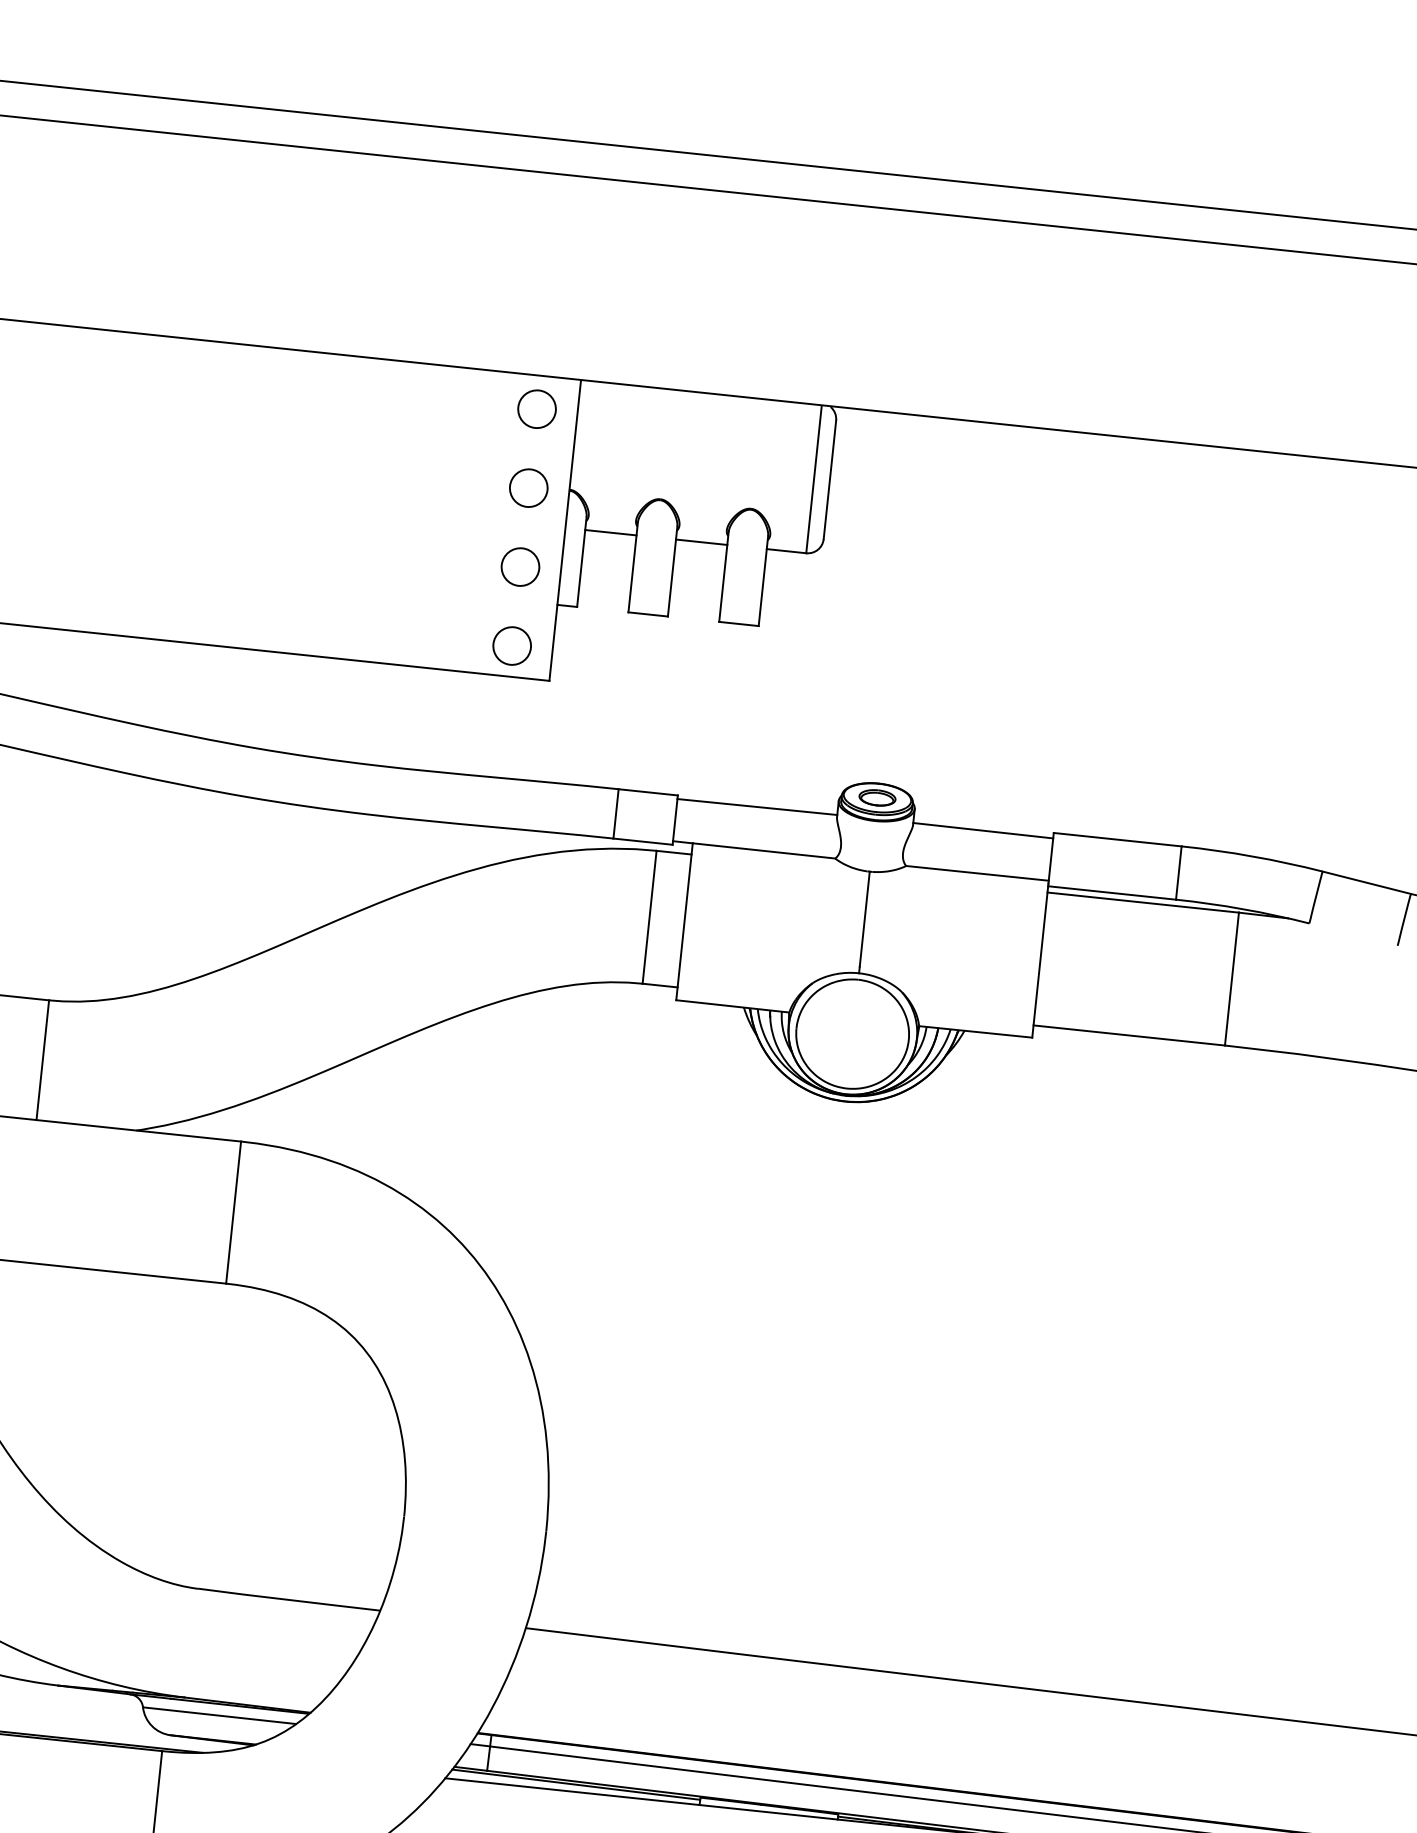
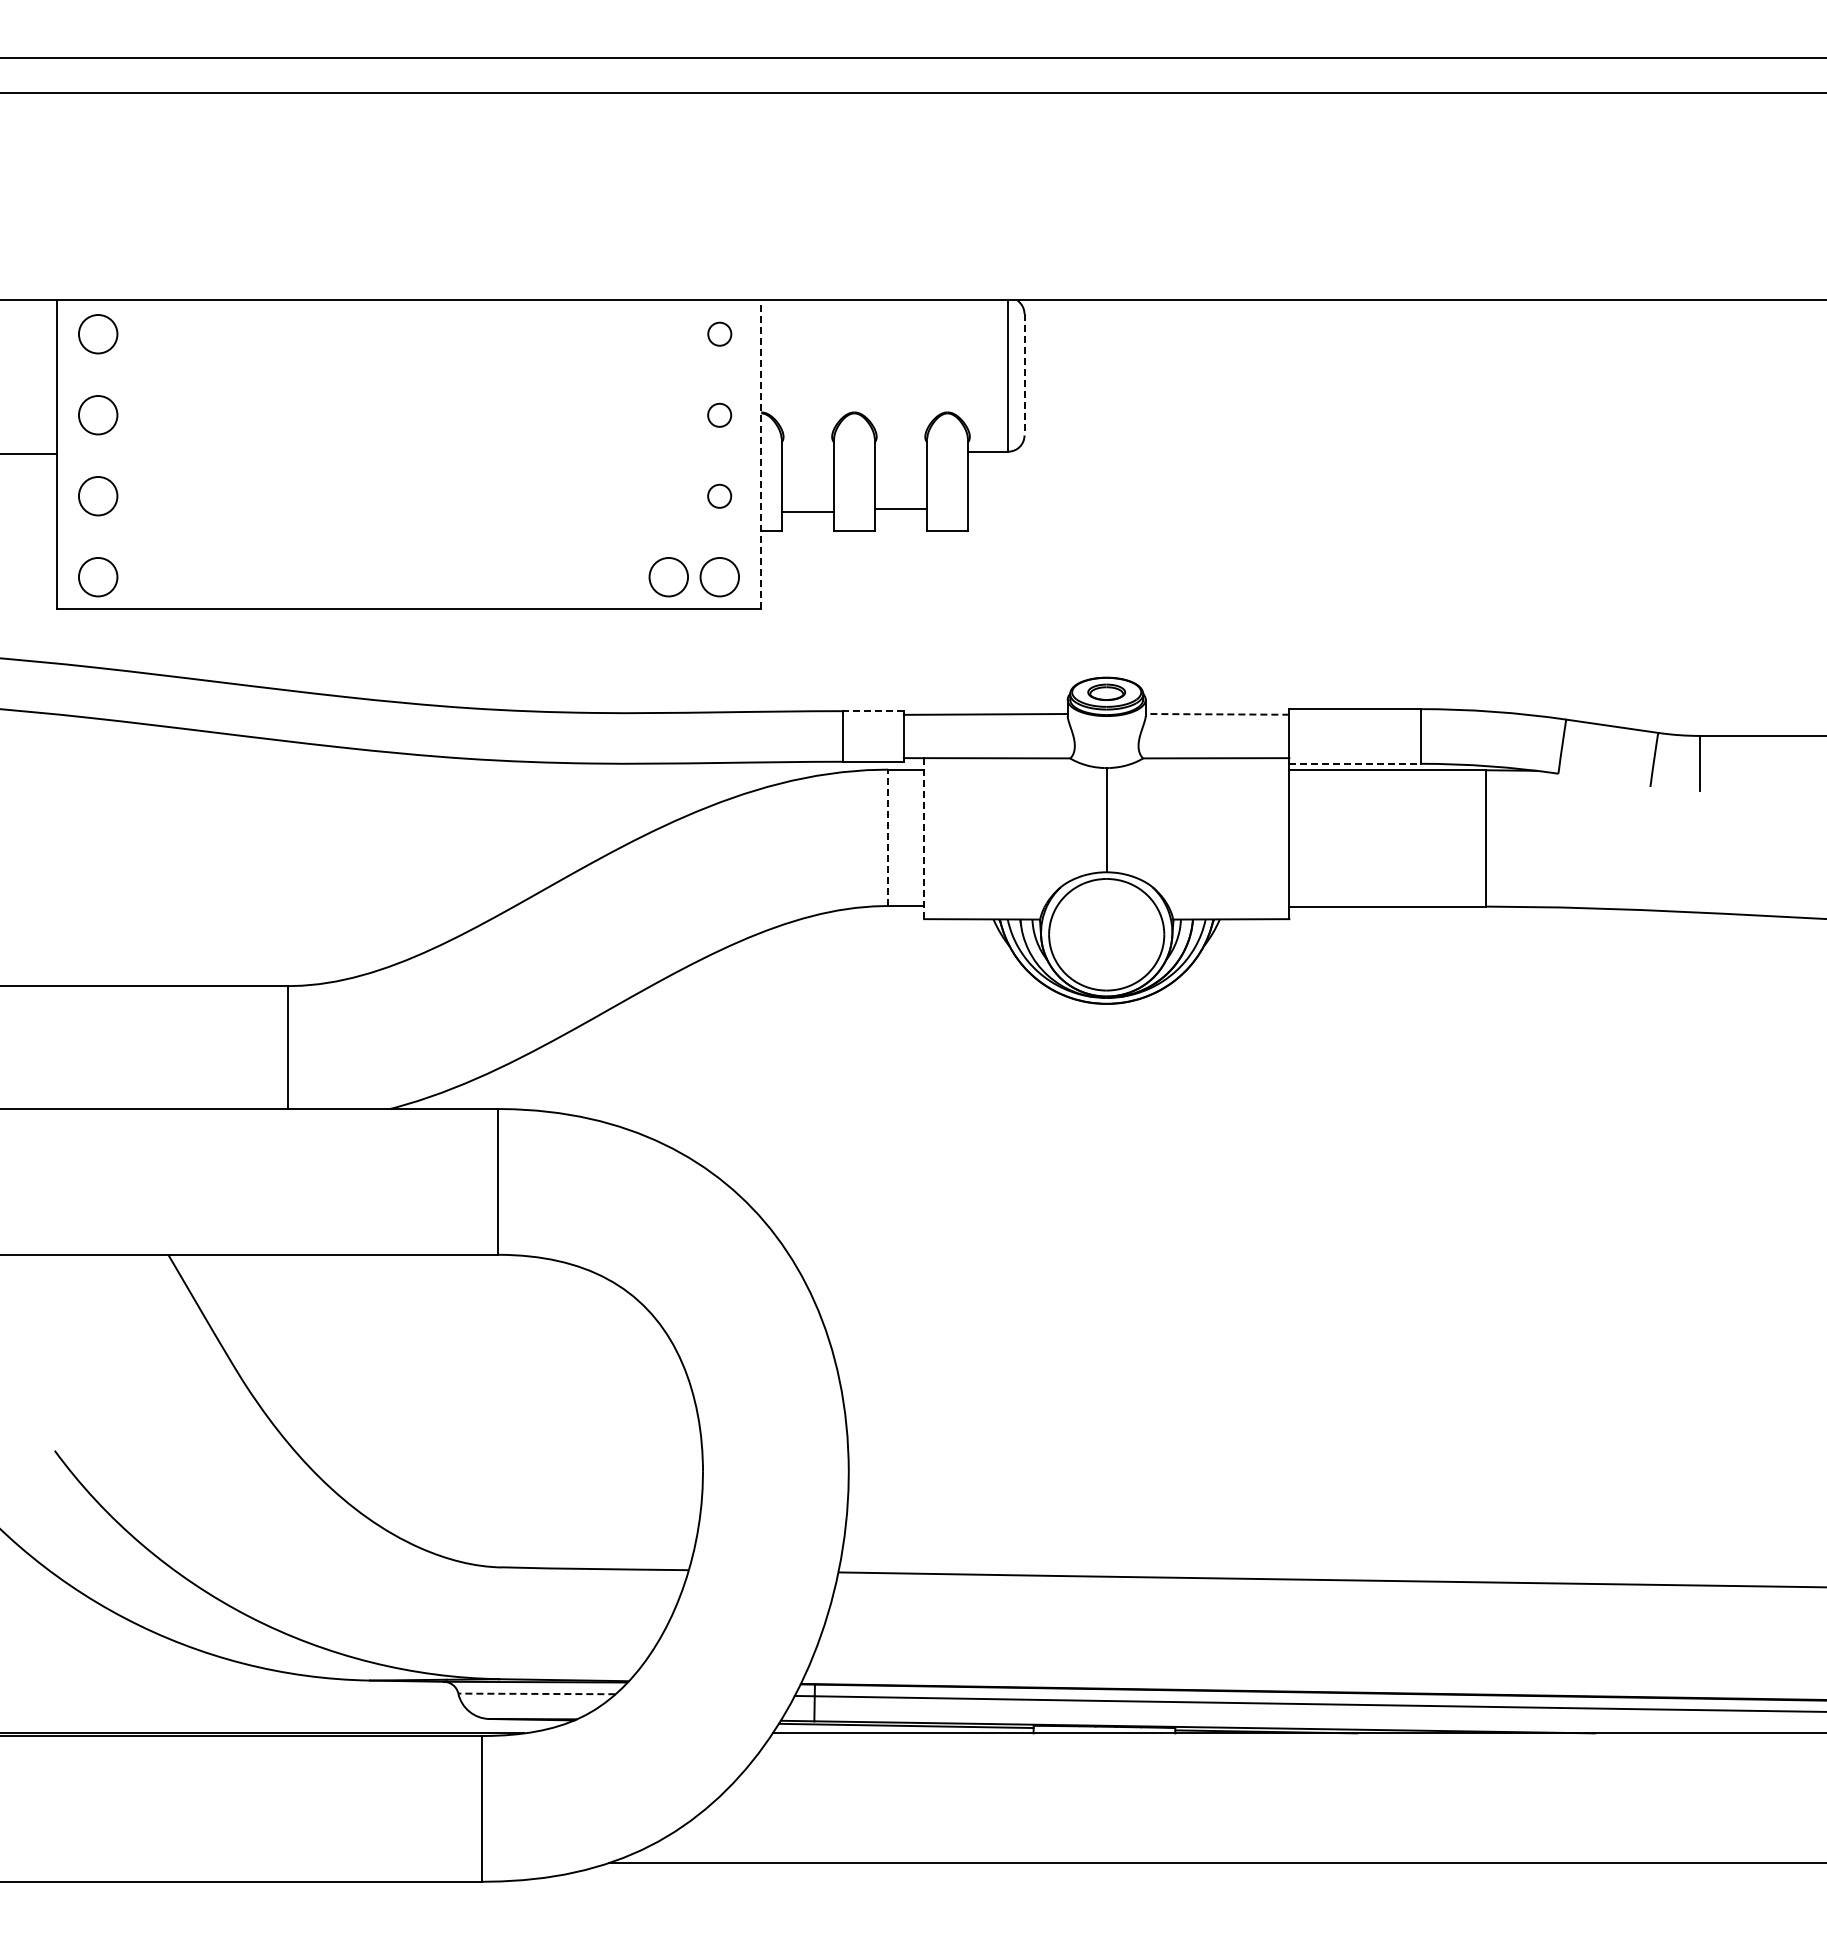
circle: (536, 409) -> (719, 334), size x0.6
line: (829, 479) -> (1024, 374), solid -> dashed
circle: (528, 488) -> (719, 415), size x0.6
line: (565, 530) -> (761, 454), solid -> dashed
line: (610, 532) -> (807, 511), moved
line: (701, 542) -> (900, 508), moved
circle: (520, 567) -> (719, 496), size x0.6
circle: (462, 641) -> (668, 577), added
line: (647, 792) -> (872, 711), solid -> dashed
line: (983, 830) -> (1217, 714), solid -> dashed
line: (1111, 892) -> (1354, 763), solid -> dashed
line: (649, 917) -> (888, 837), solid -> dashed
line: (684, 921) -> (924, 838), solid -> dashed
line: (219, 1715) -> (536, 1693), solid -> dashed

